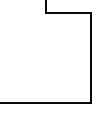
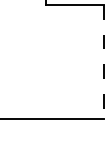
line: (91, 58) -> (103, 62), solid -> dashed

